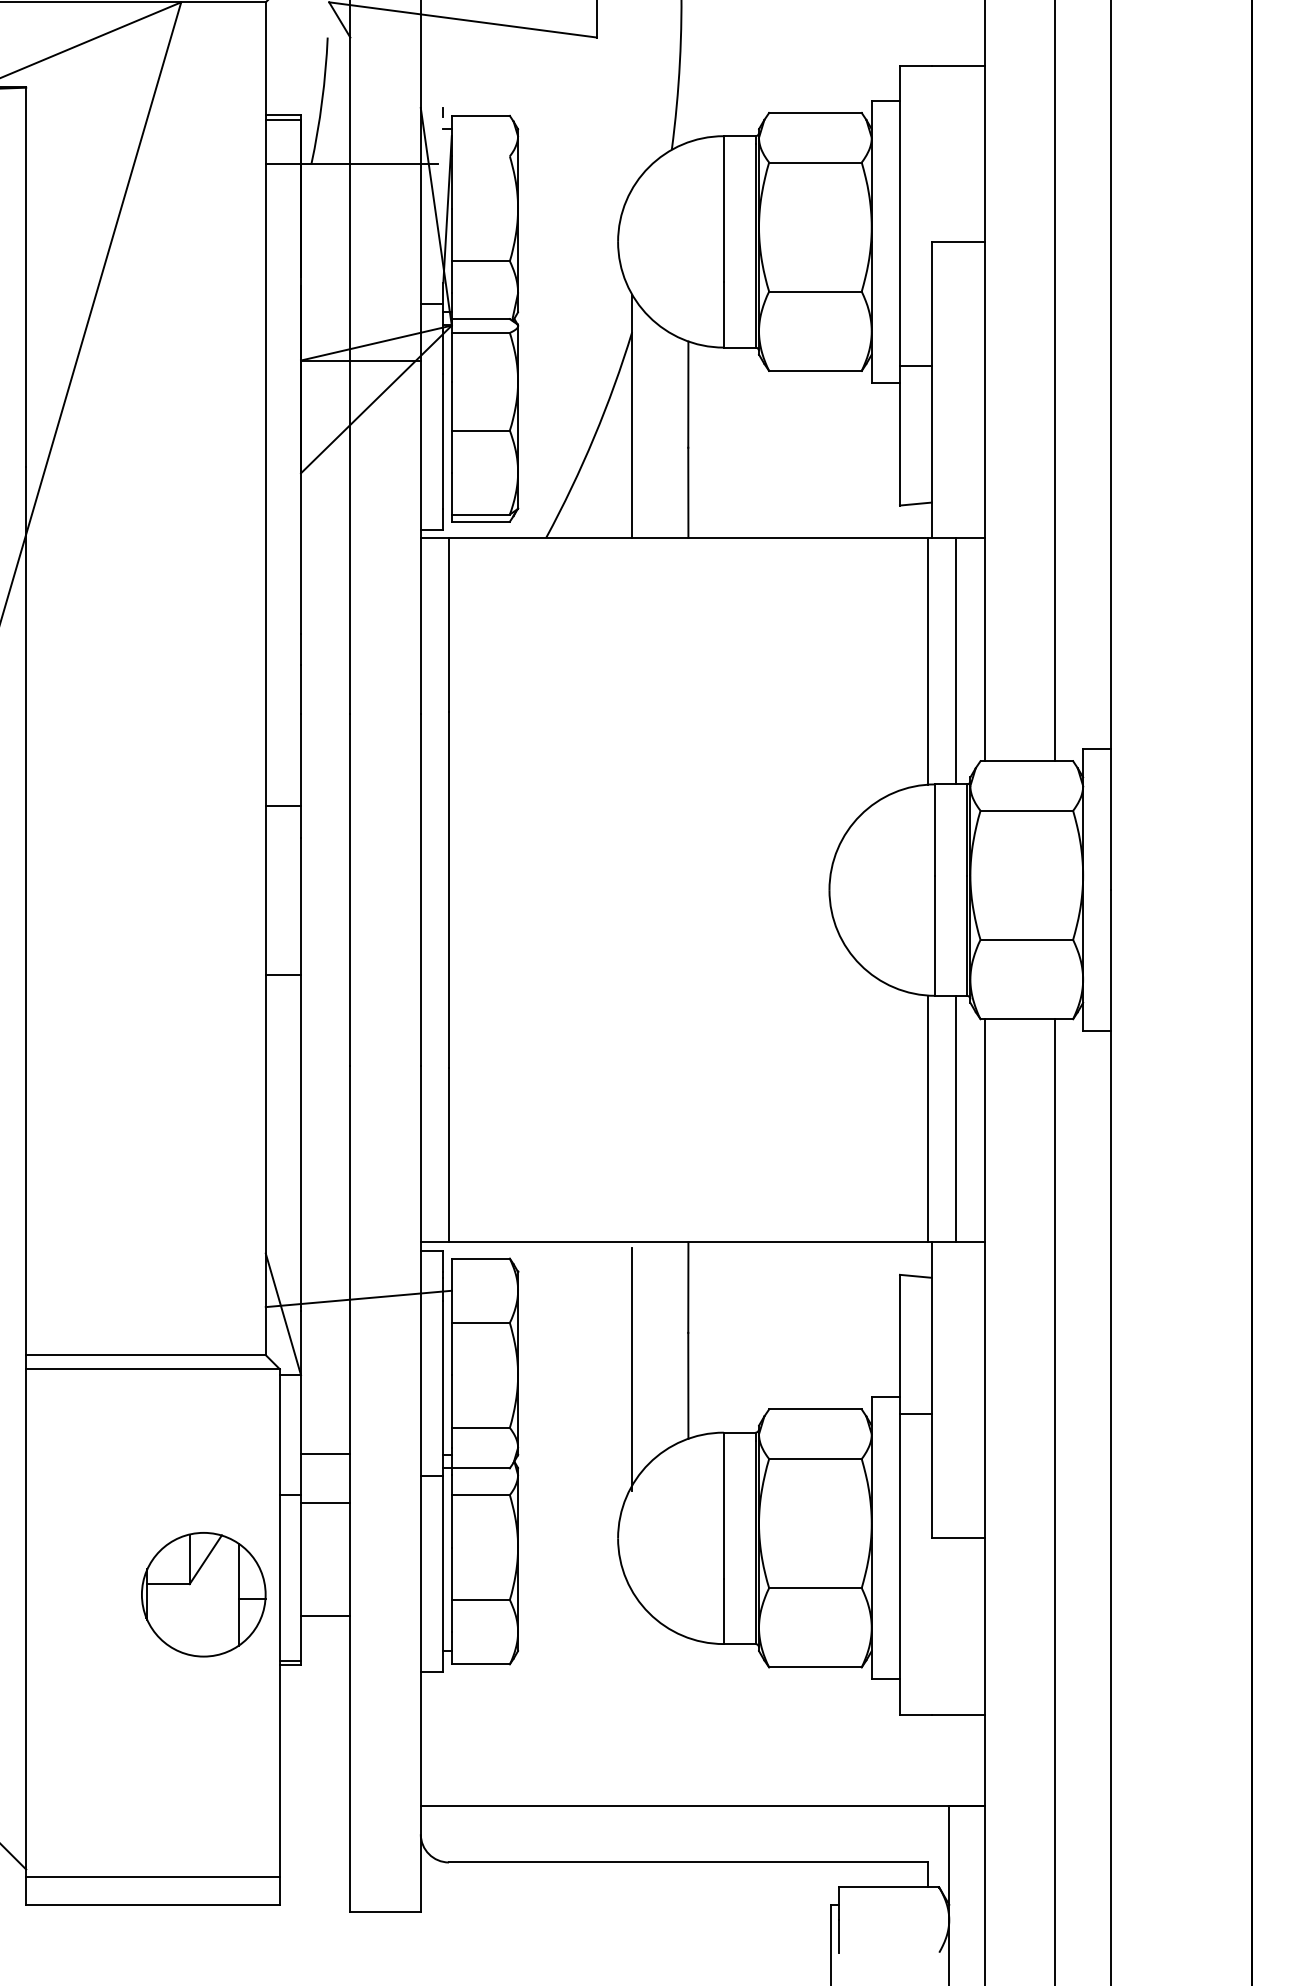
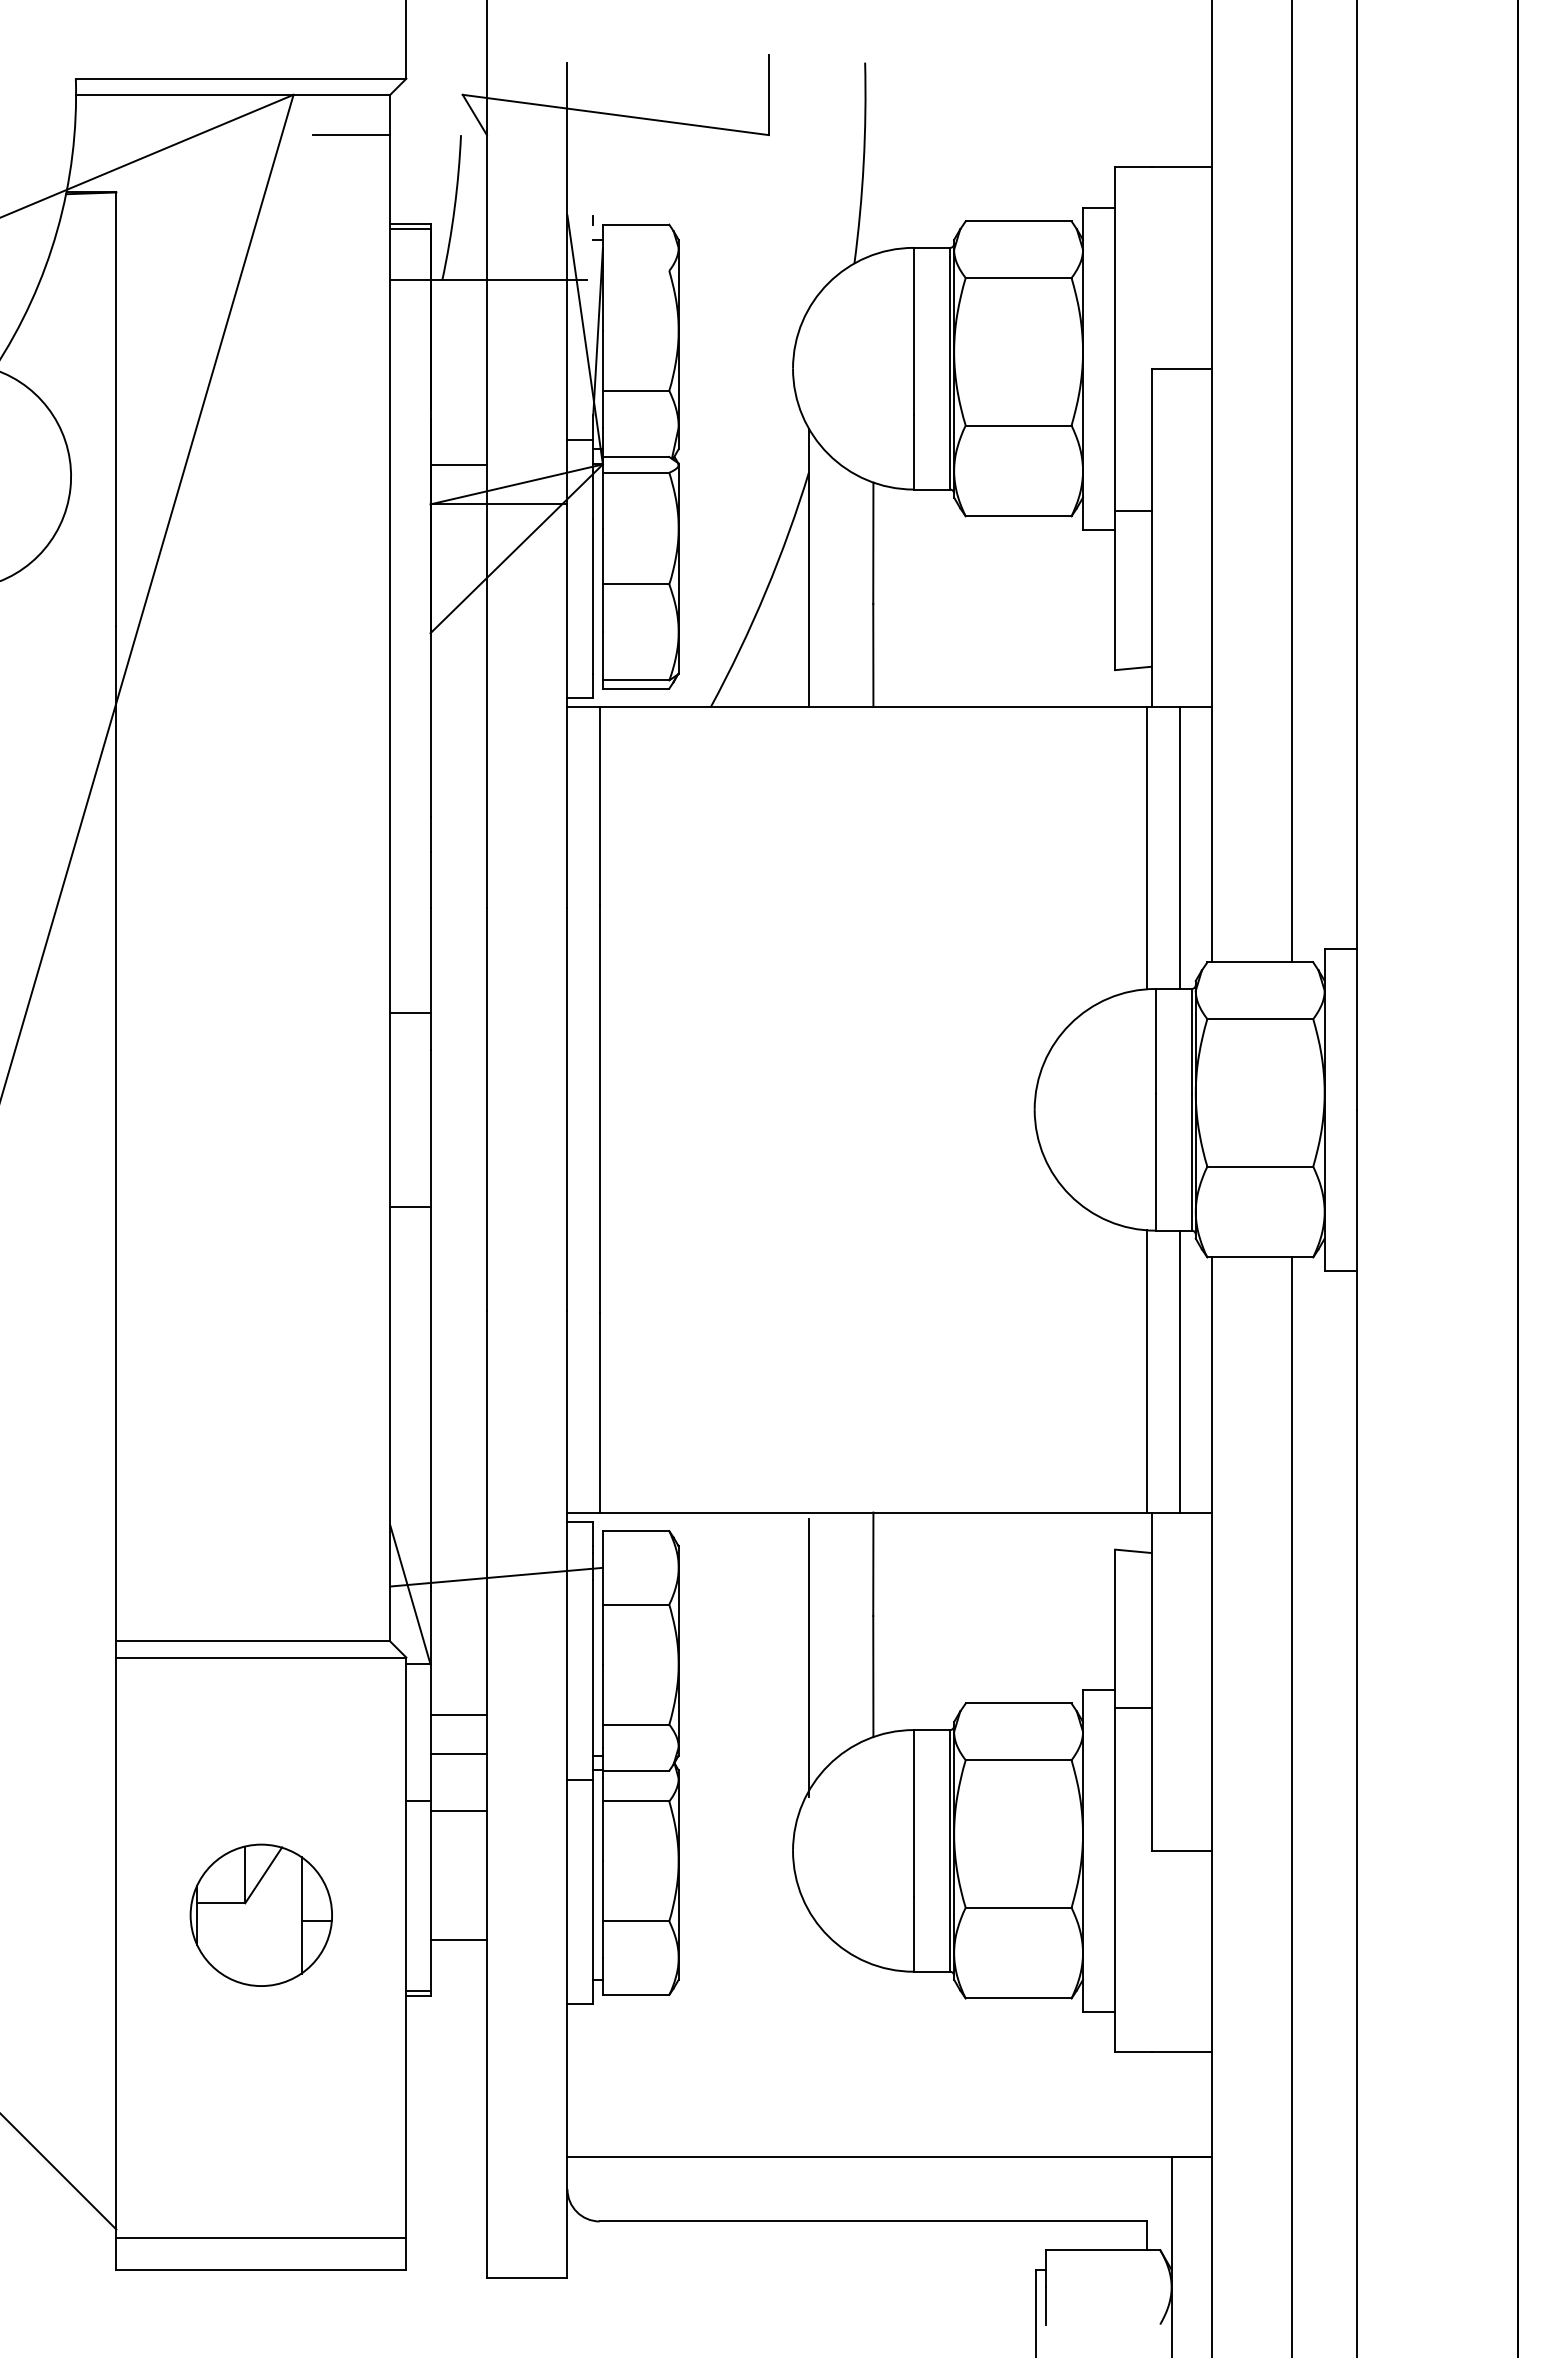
line: (231, 37) -> (351, 135), added
line: (325, 326) -> (458, 465), added
line: (325, 1419) -> (458, 1715), added
part: (203, 1593) -> (260, 1914), moved

